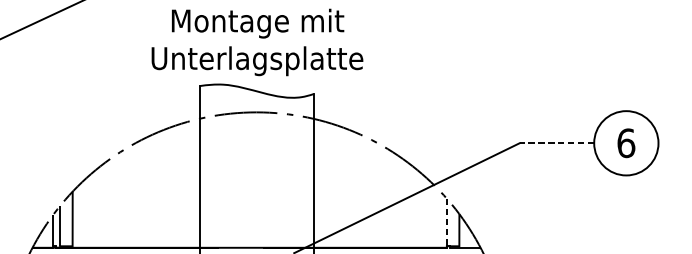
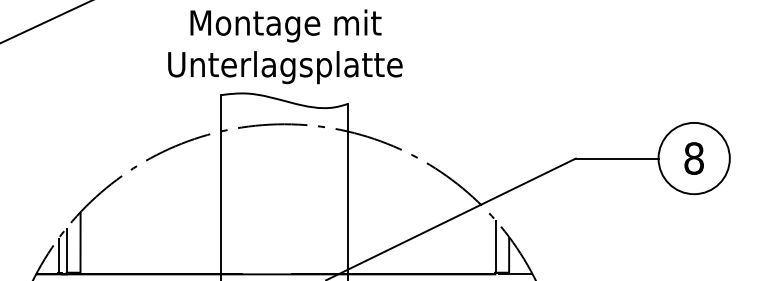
line: (556, 143) -> (616, 158), dashed -> solid
text: (626, 143) -> (694, 158), 6 -> 8
line: (447, 222) -> (495, 246), dashed -> solid

